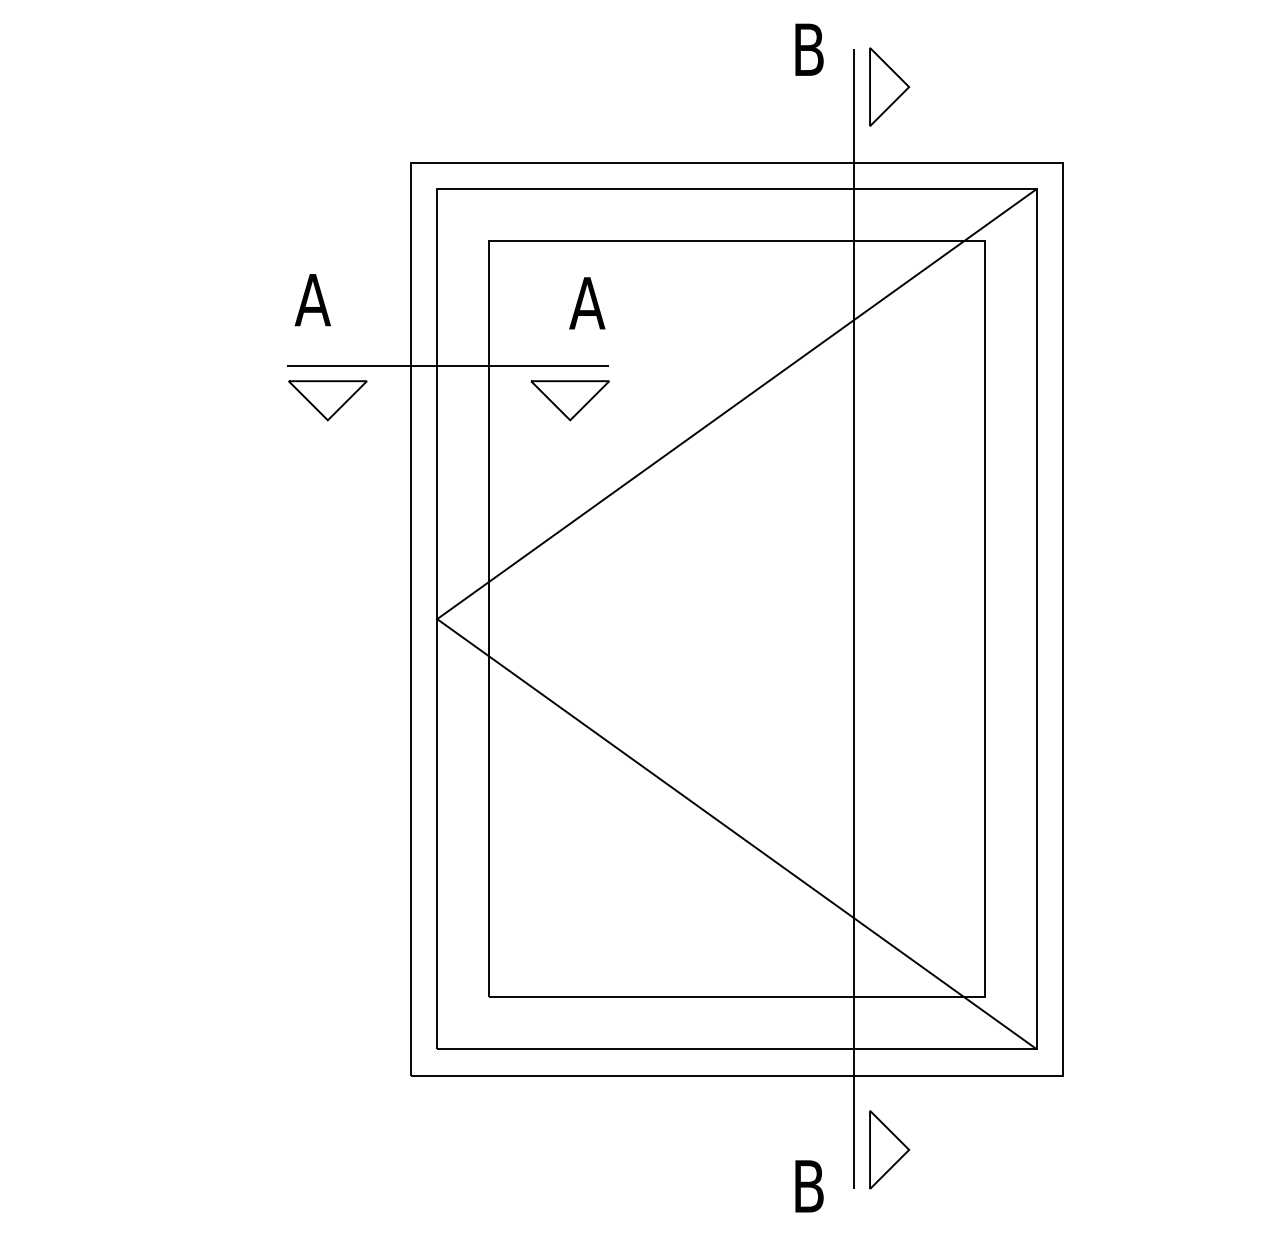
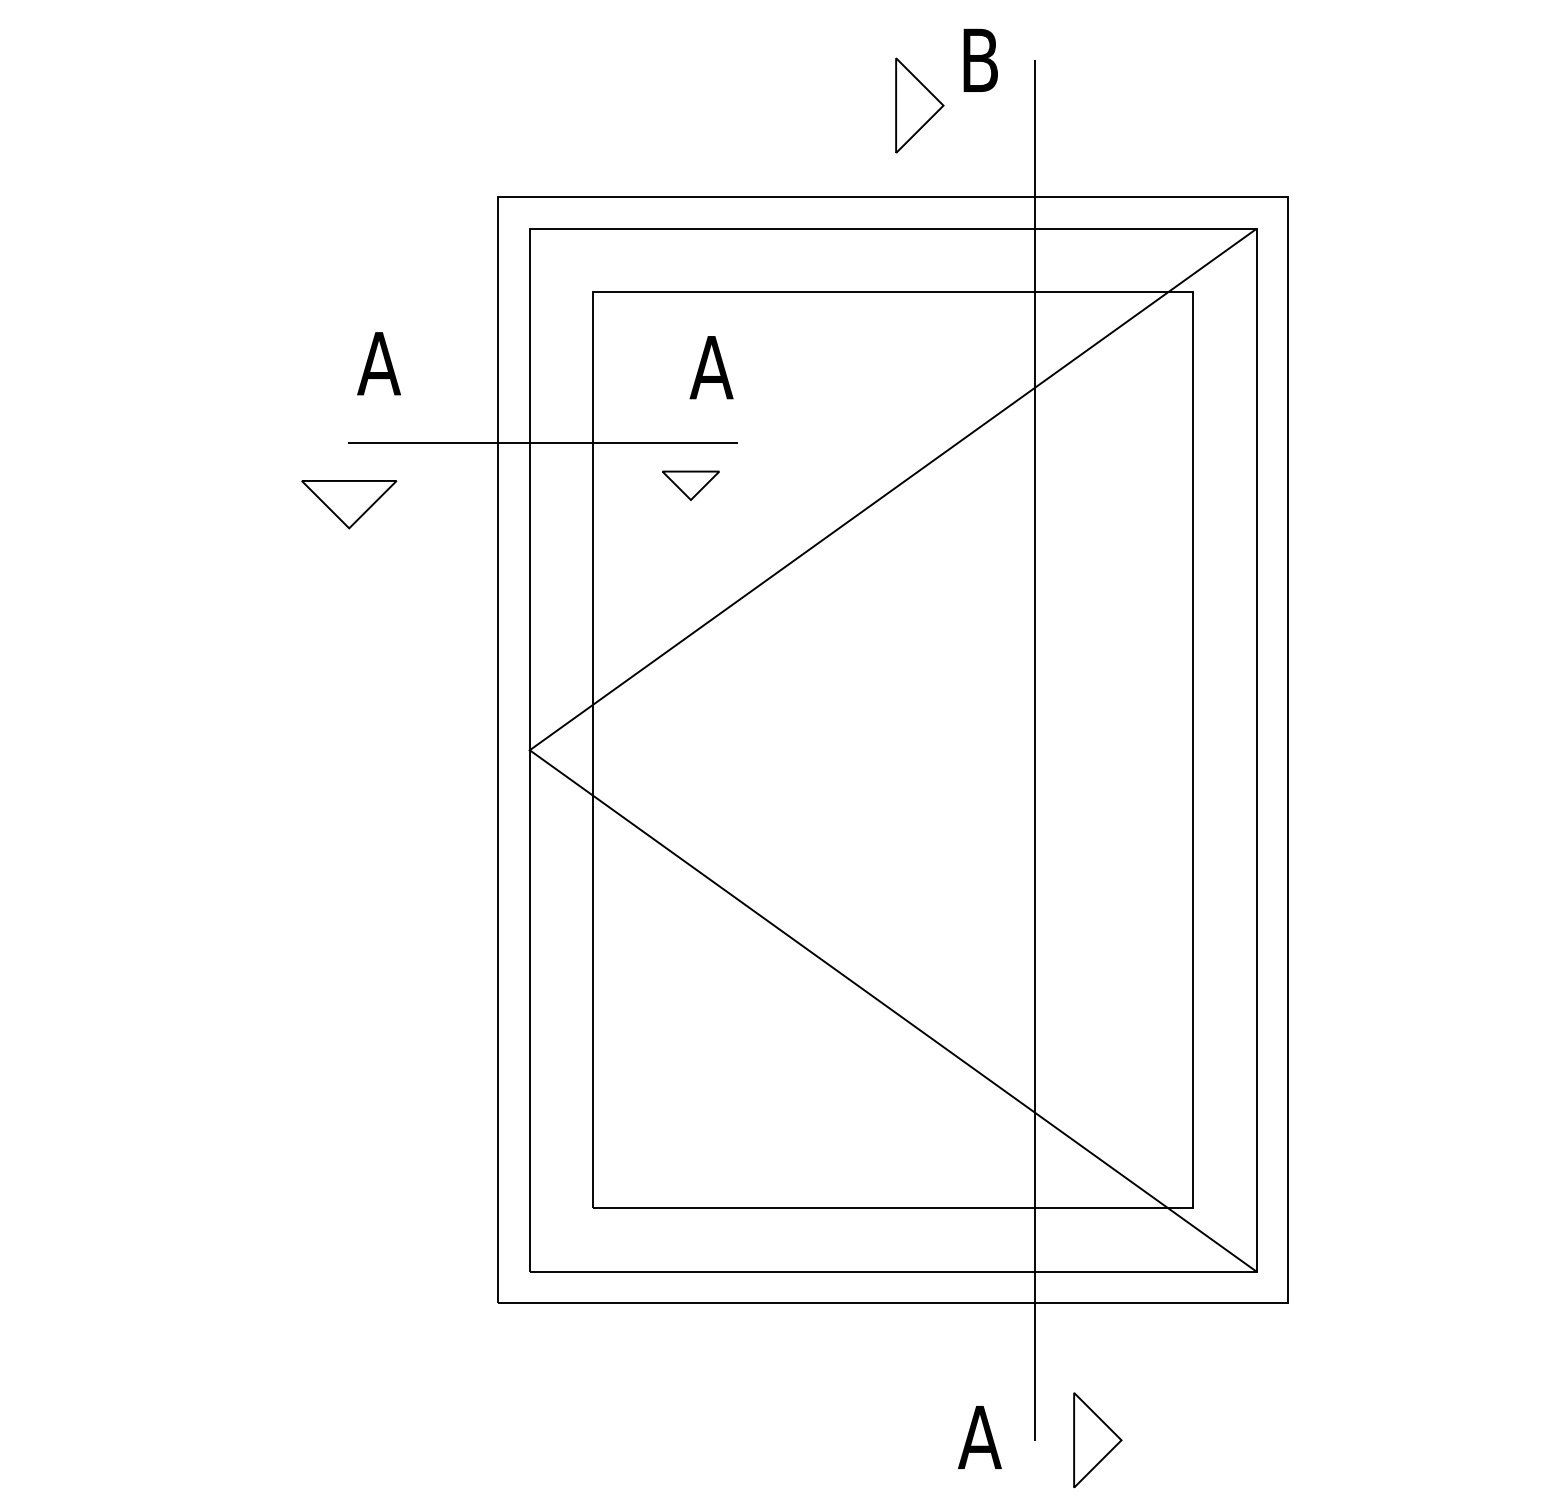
part: (889, 86) -> (919, 105), moved
part: (328, 400) -> (349, 504), moved
part: (569, 400) -> (690, 485), size x0.6
part: (889, 1150) -> (1097, 1440), moved
text: (808, 1186) -> (979, 1437), B -> A

